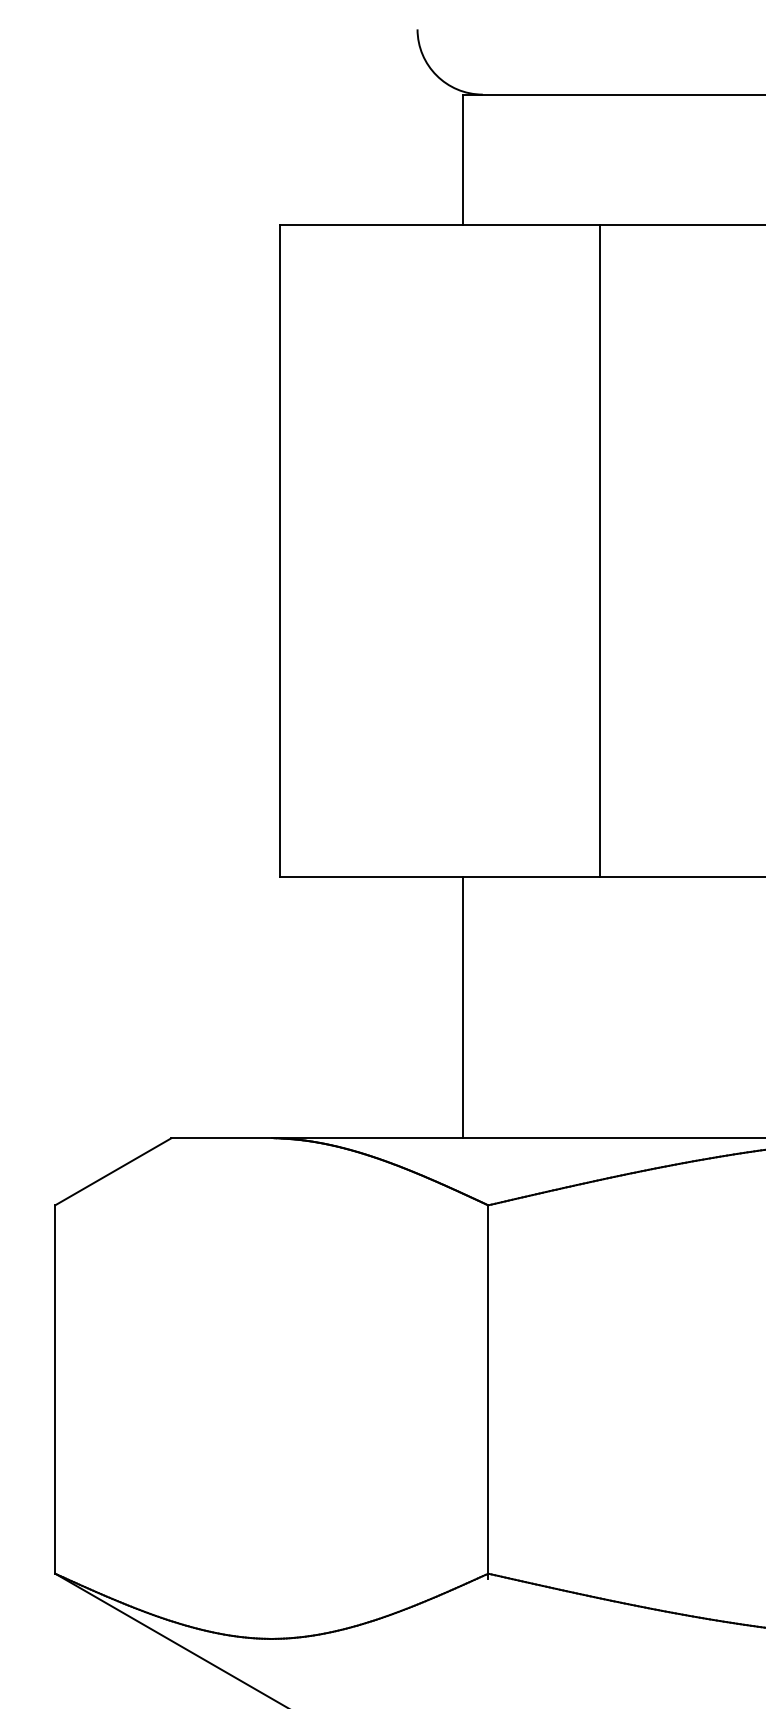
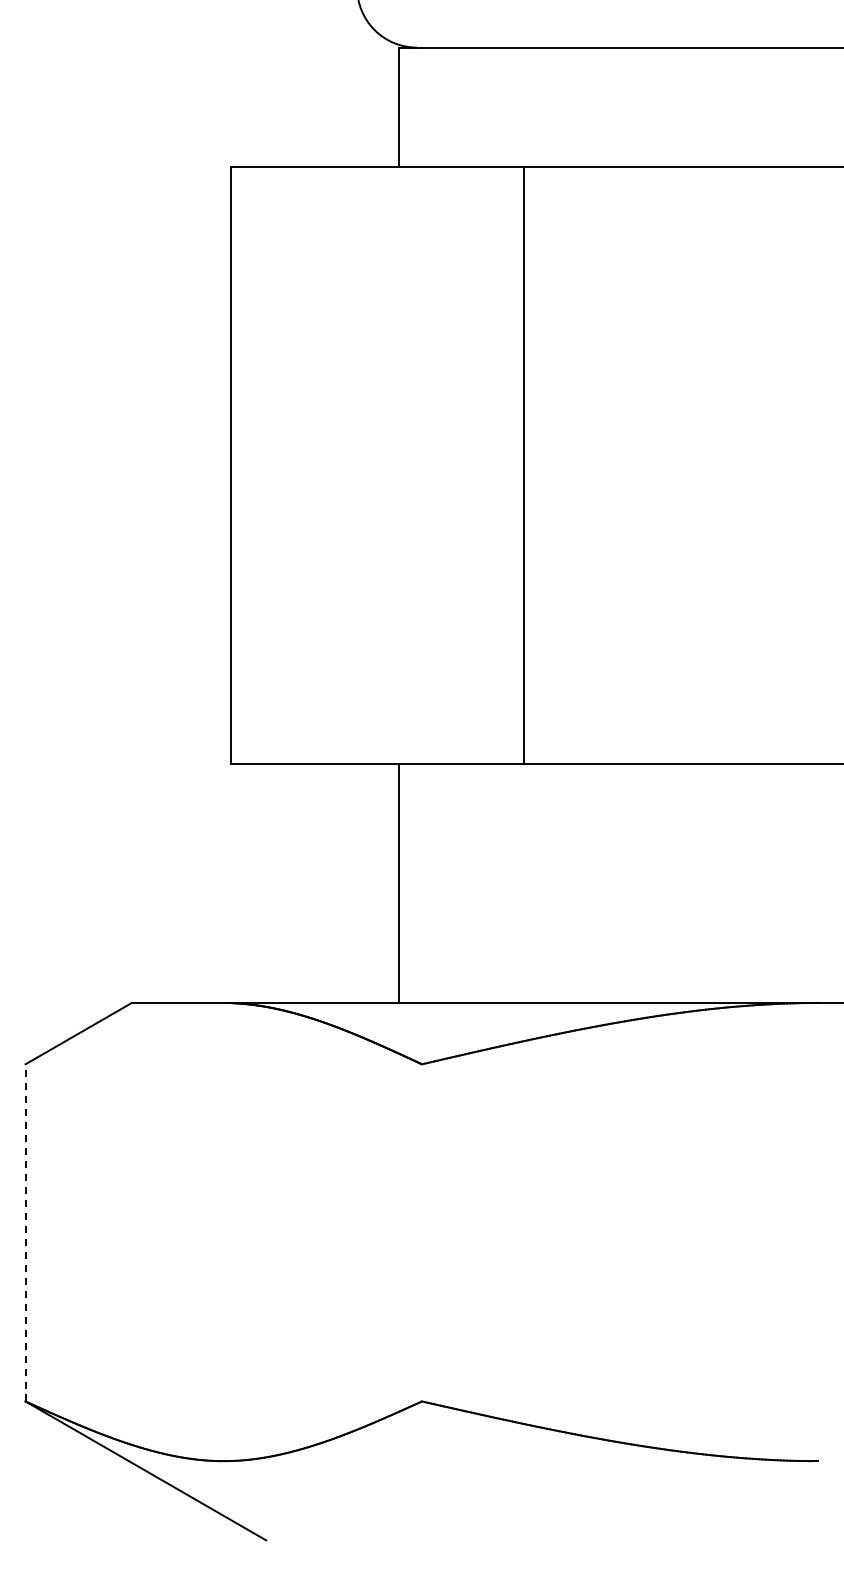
line: (55, 1389) -> (25, 1232), solid -> dashed
line: (487, 1392) -> (421, 1235), removed

